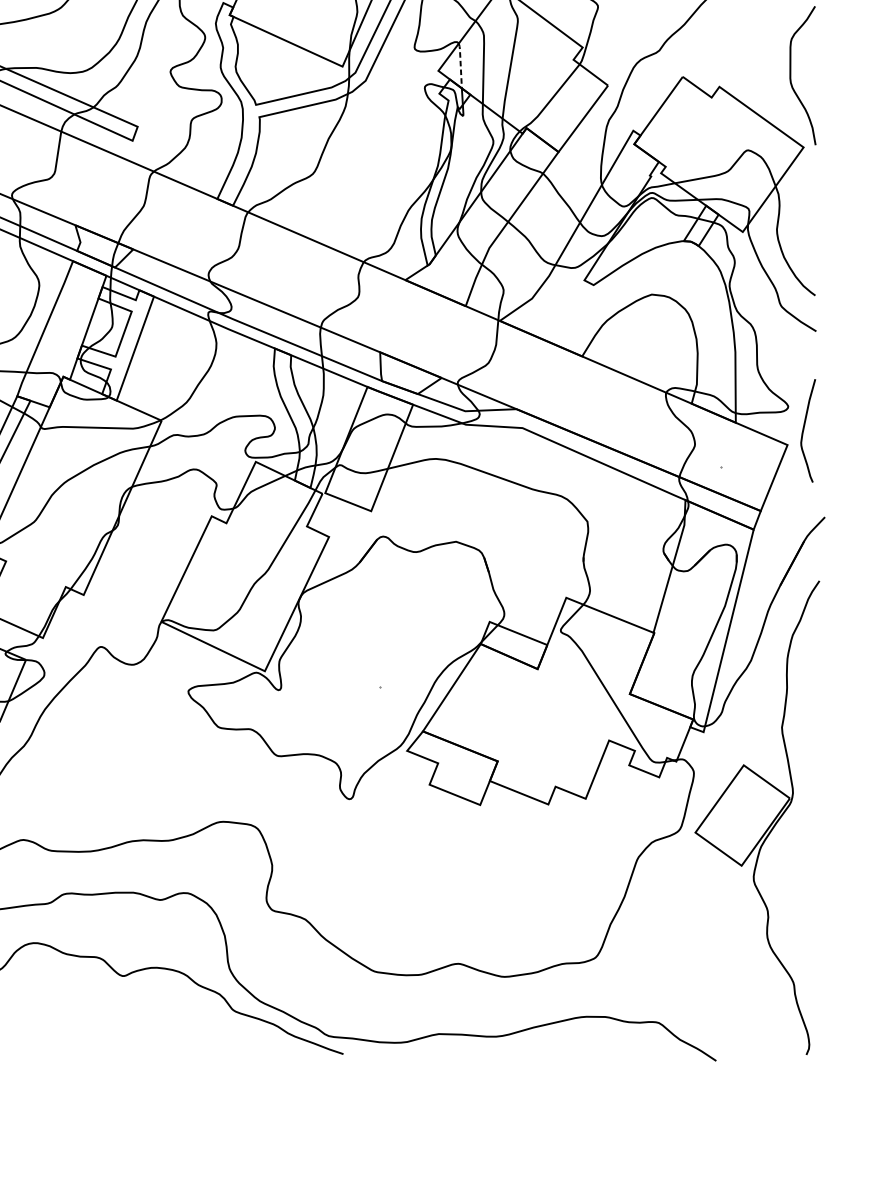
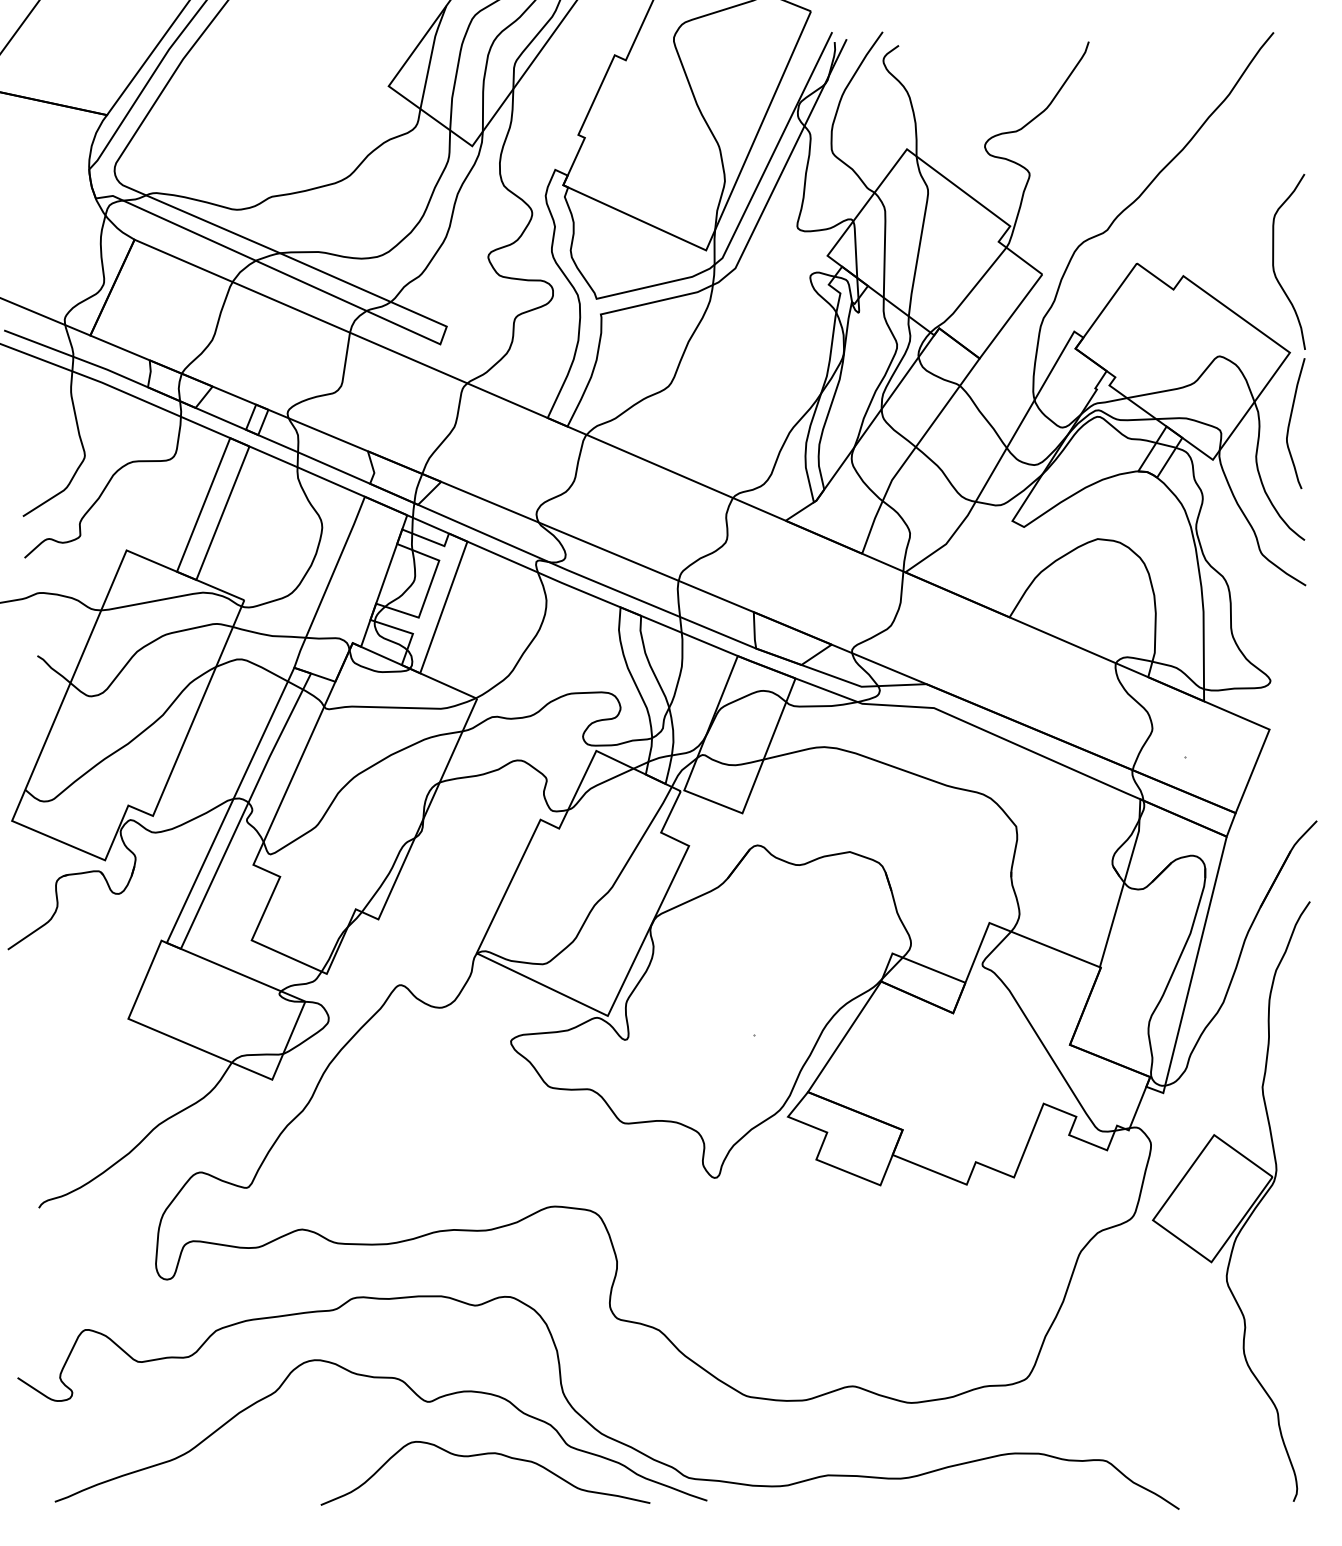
line: (460, 65) -> (855, 248), dashed -> solid
curve: (804, 430) -> (1290, 423), moved
curve: (165, 1018) -> (482, 1455), added

